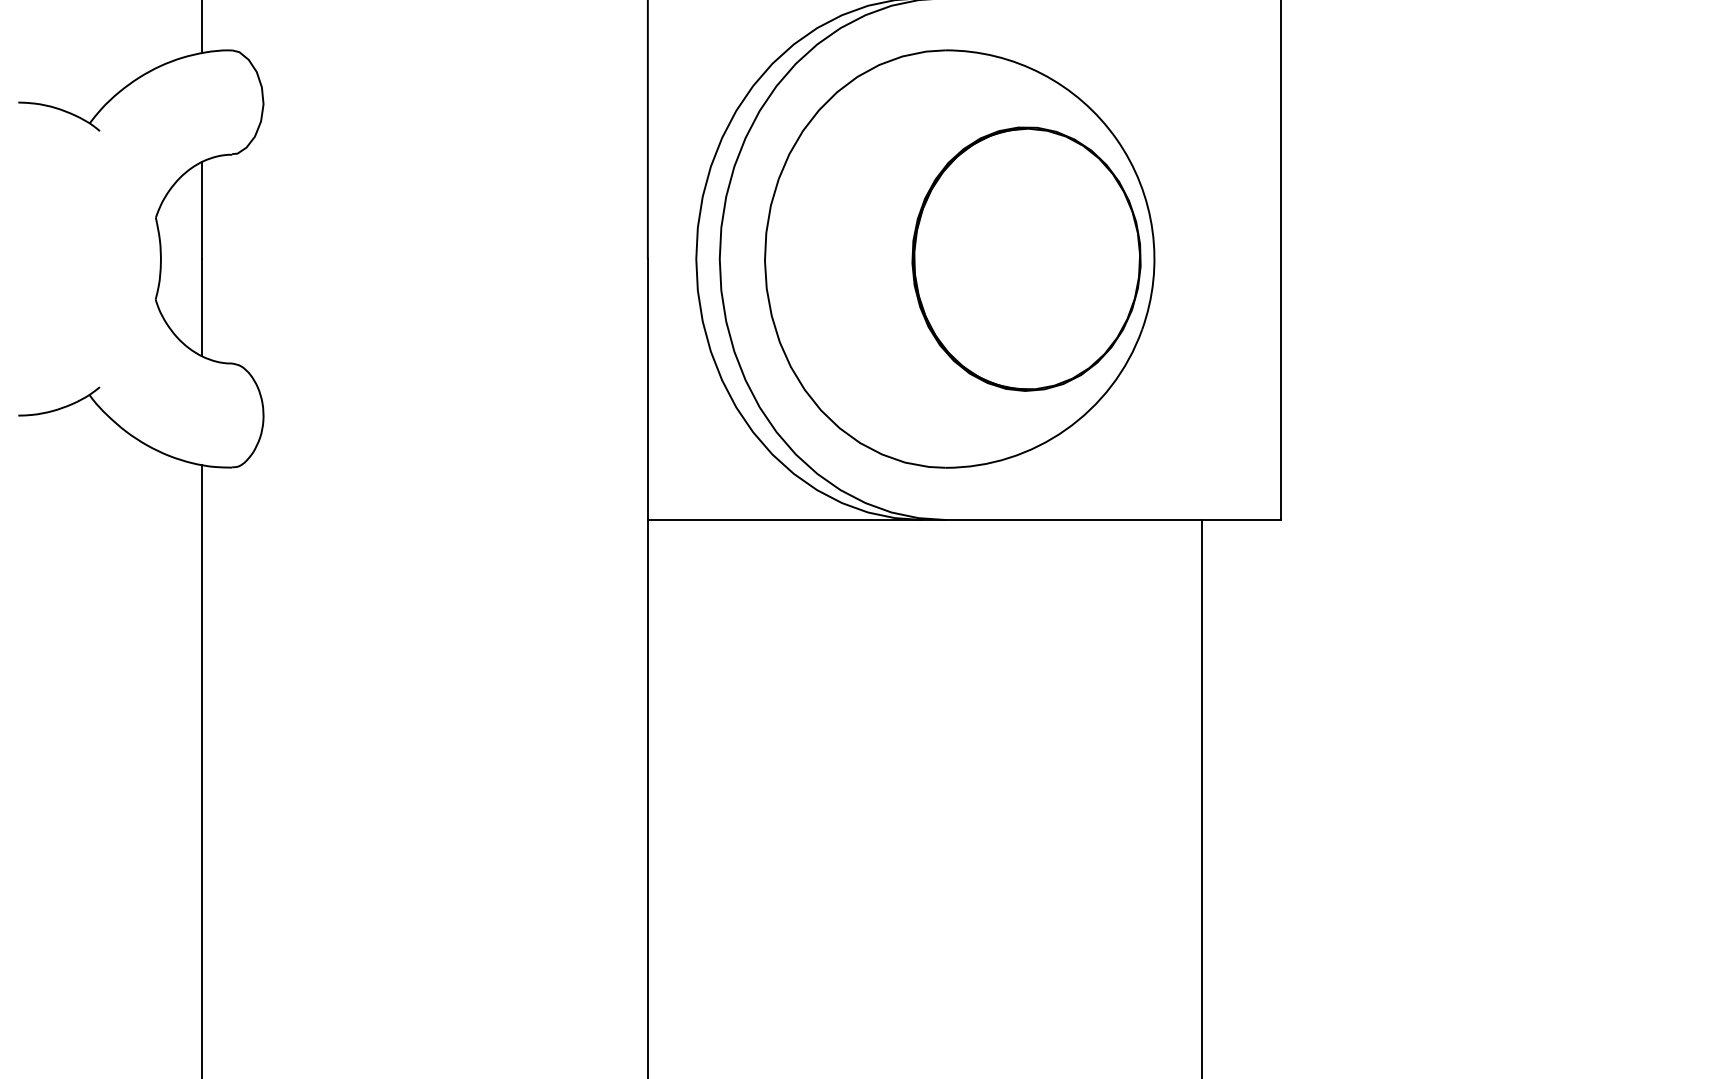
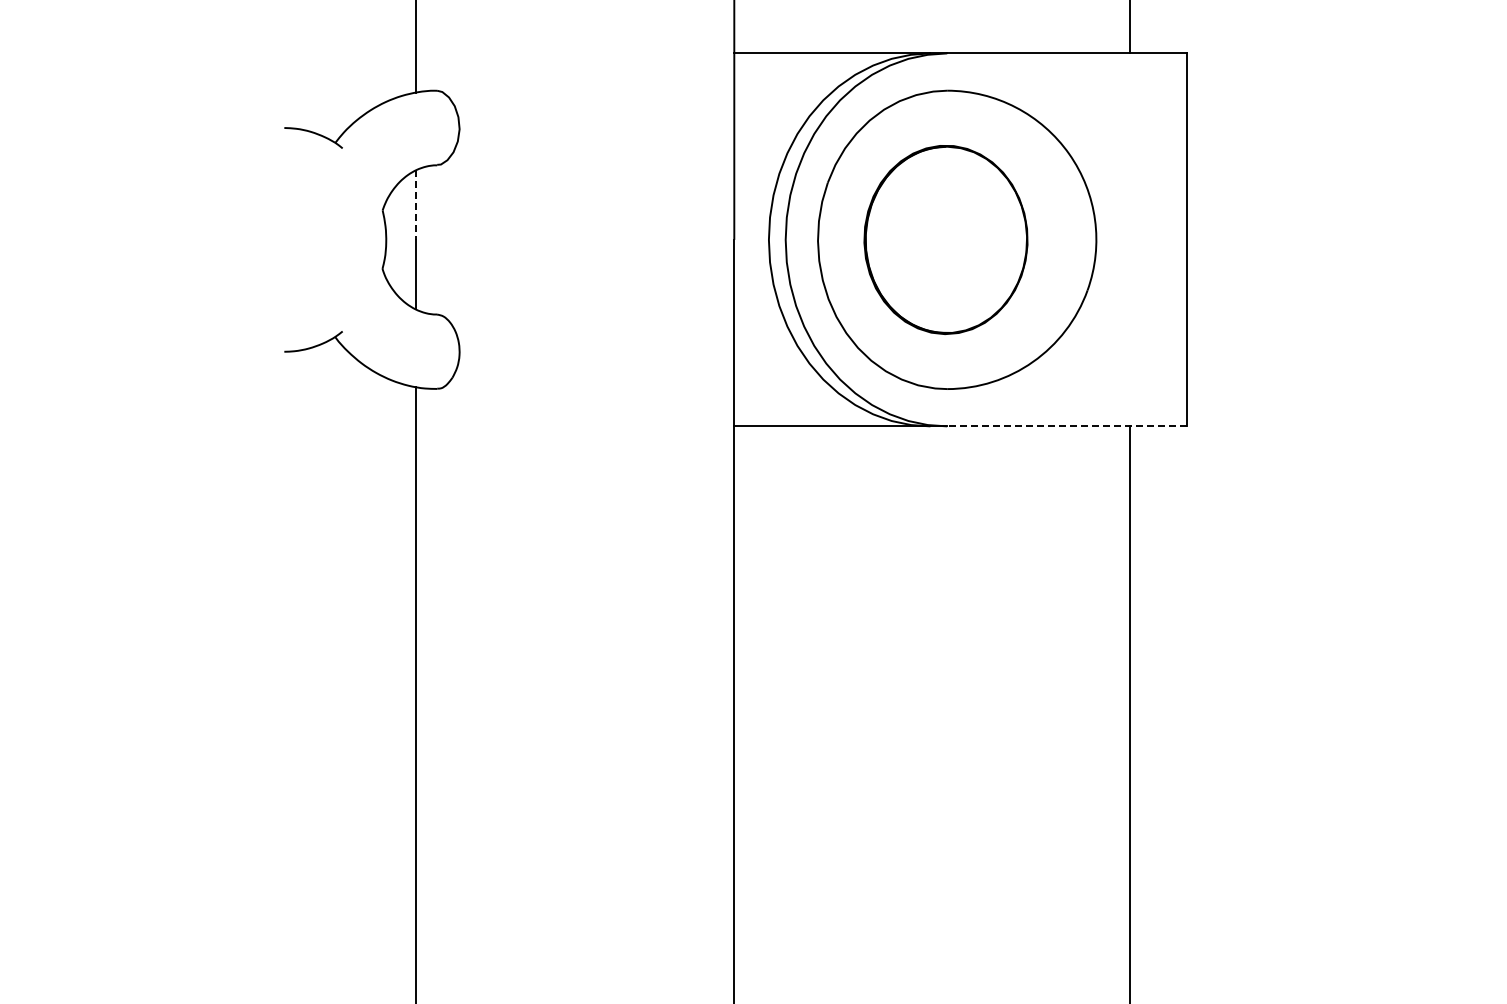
line: (201, 210) -> (415, 205), solid -> dashed
part: (1025, 258) -> (945, 239), moved
line: (1114, 520) -> (1067, 426), solid -> dashed

